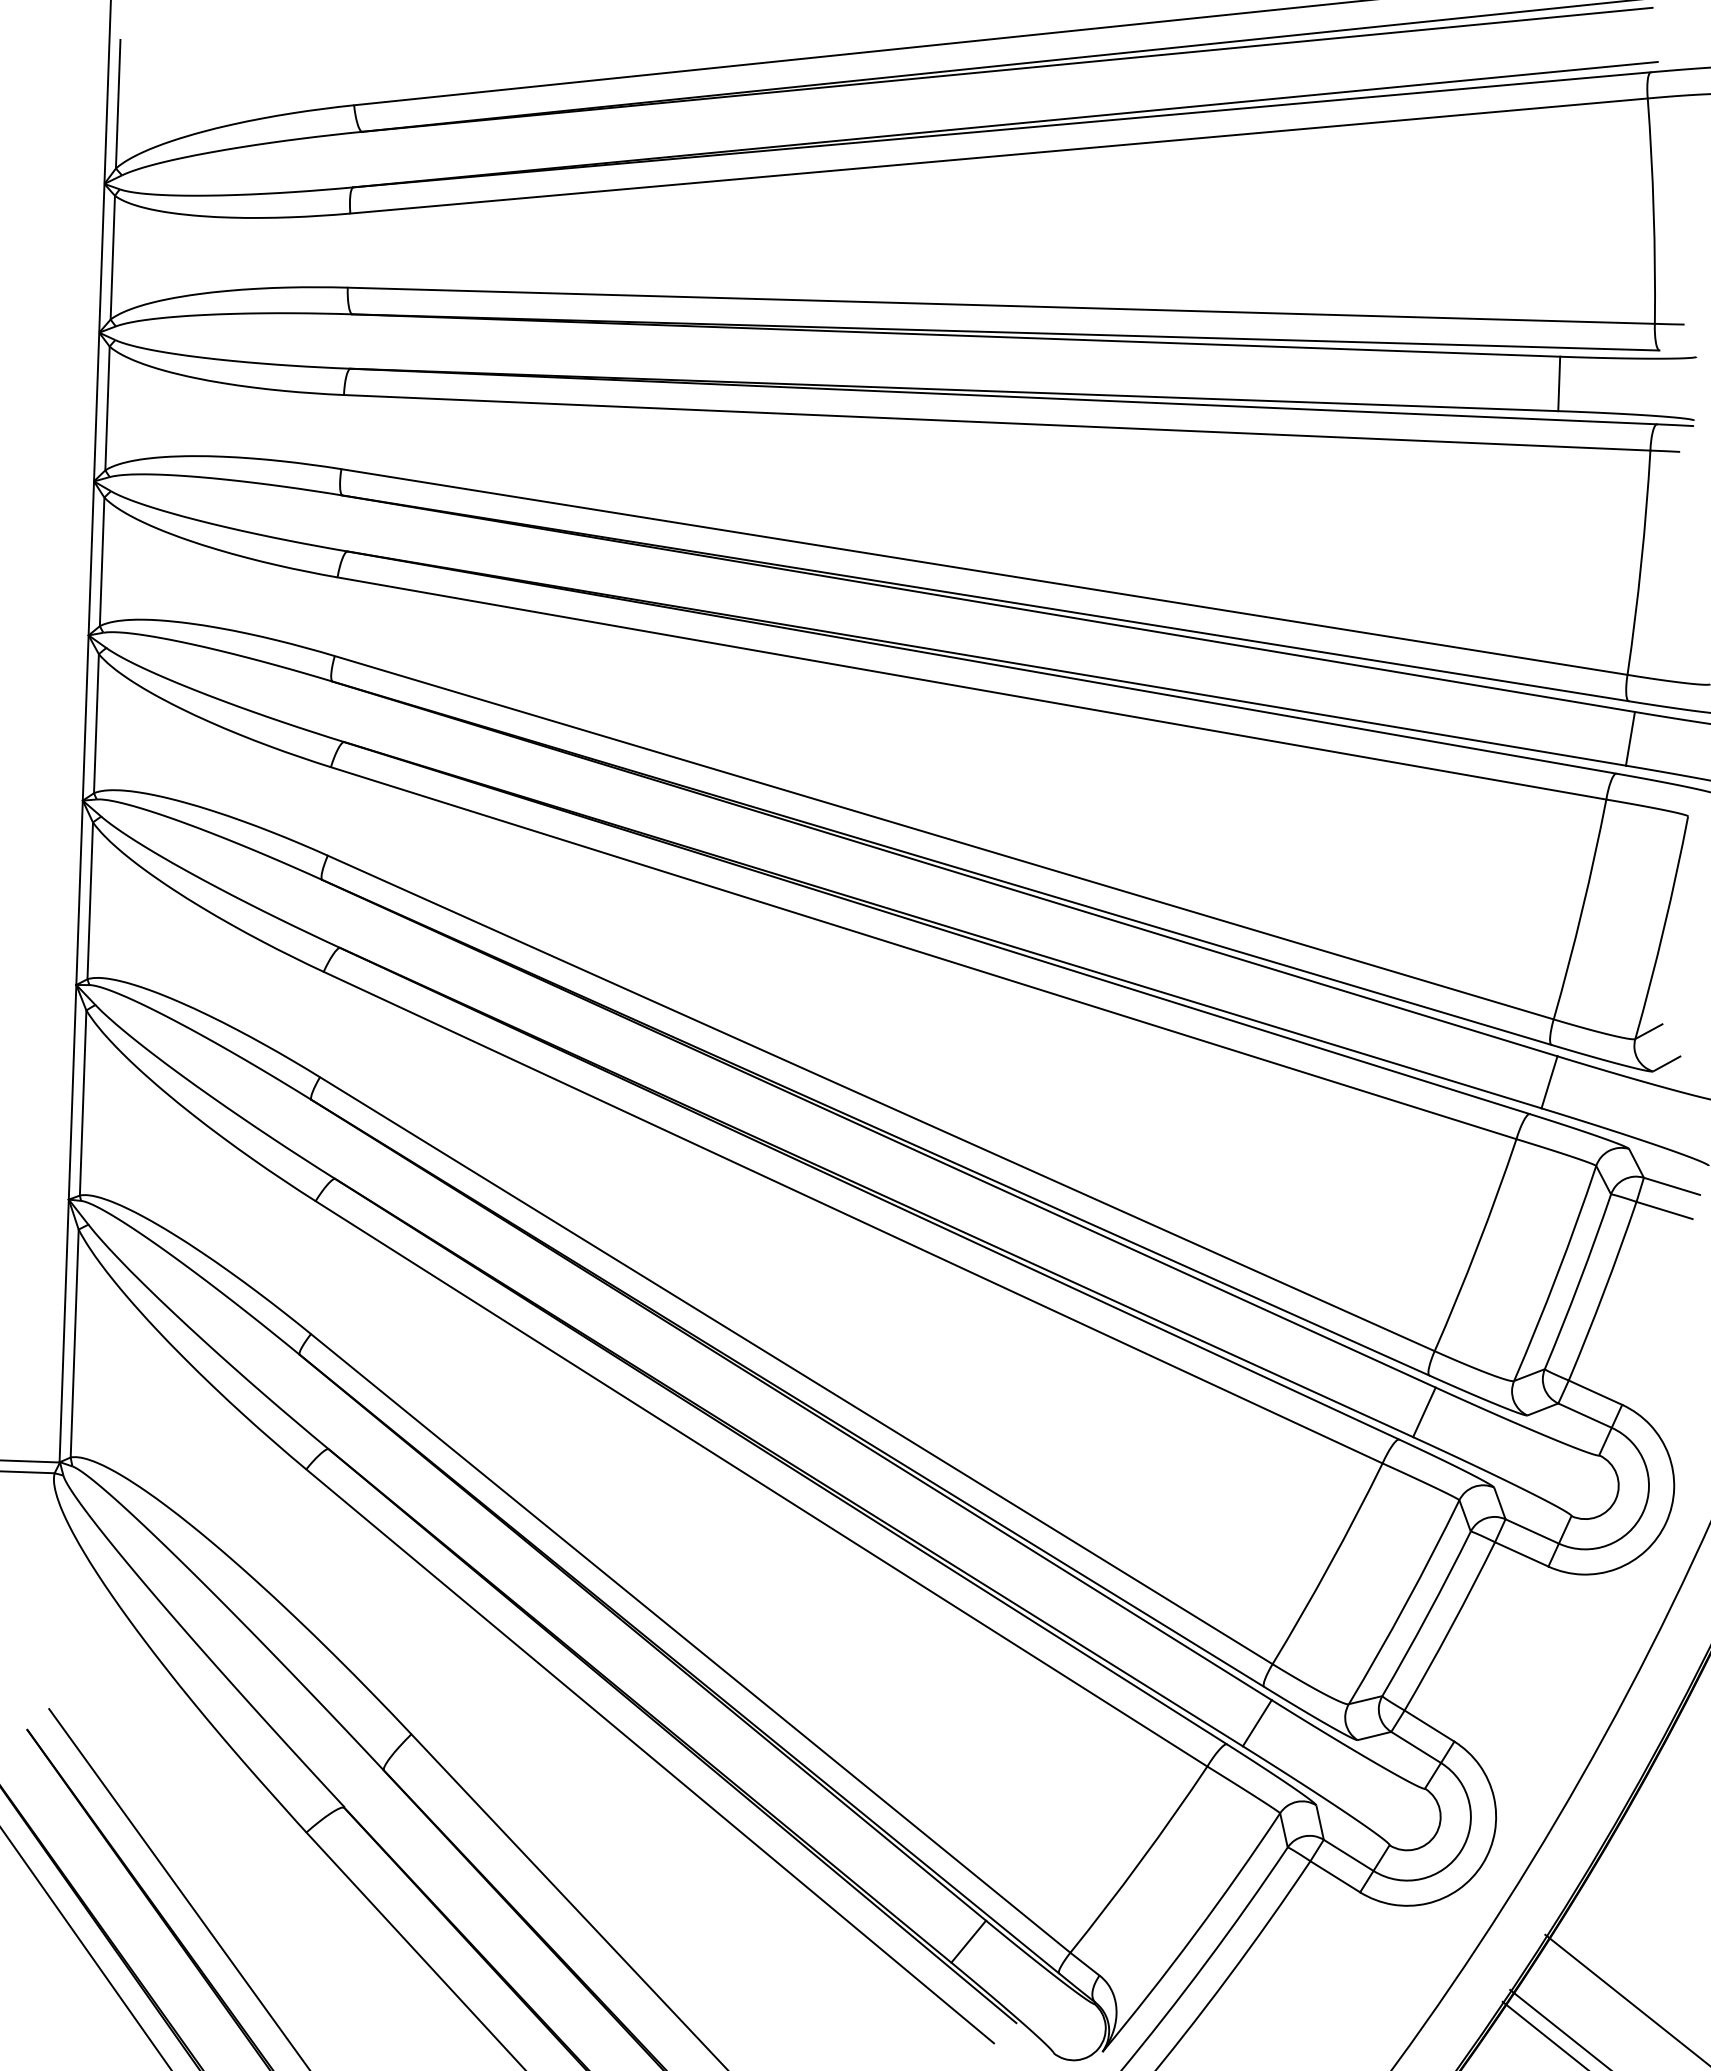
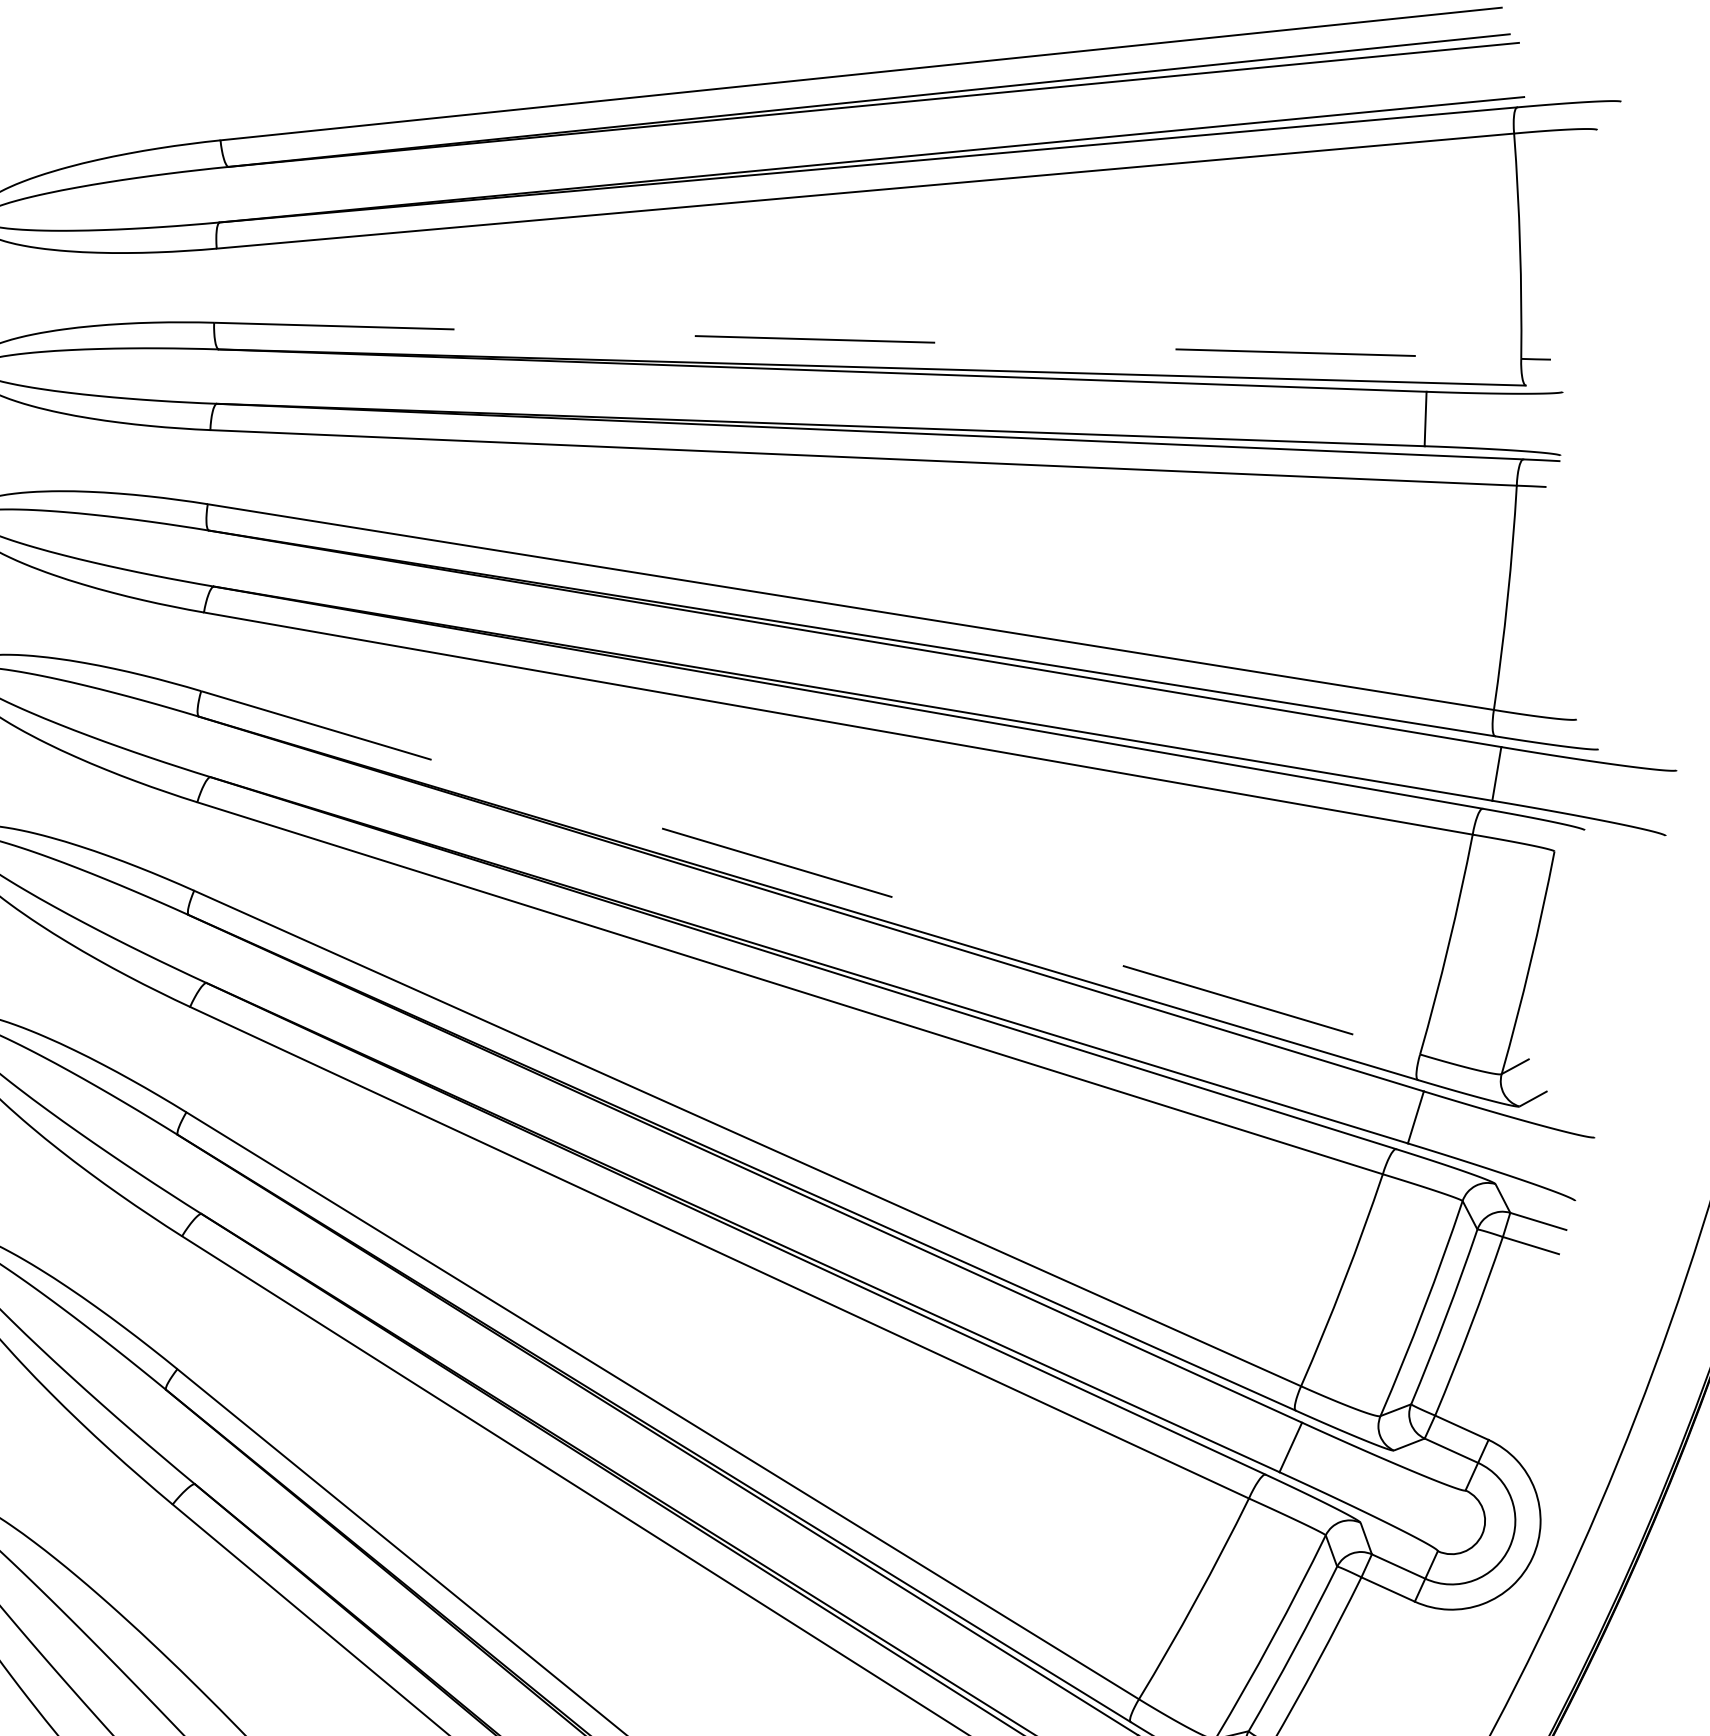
line: (1001, 305) -> (867, 340), solid -> dashed
line: (944, 837) -> (810, 872), solid -> dashed

